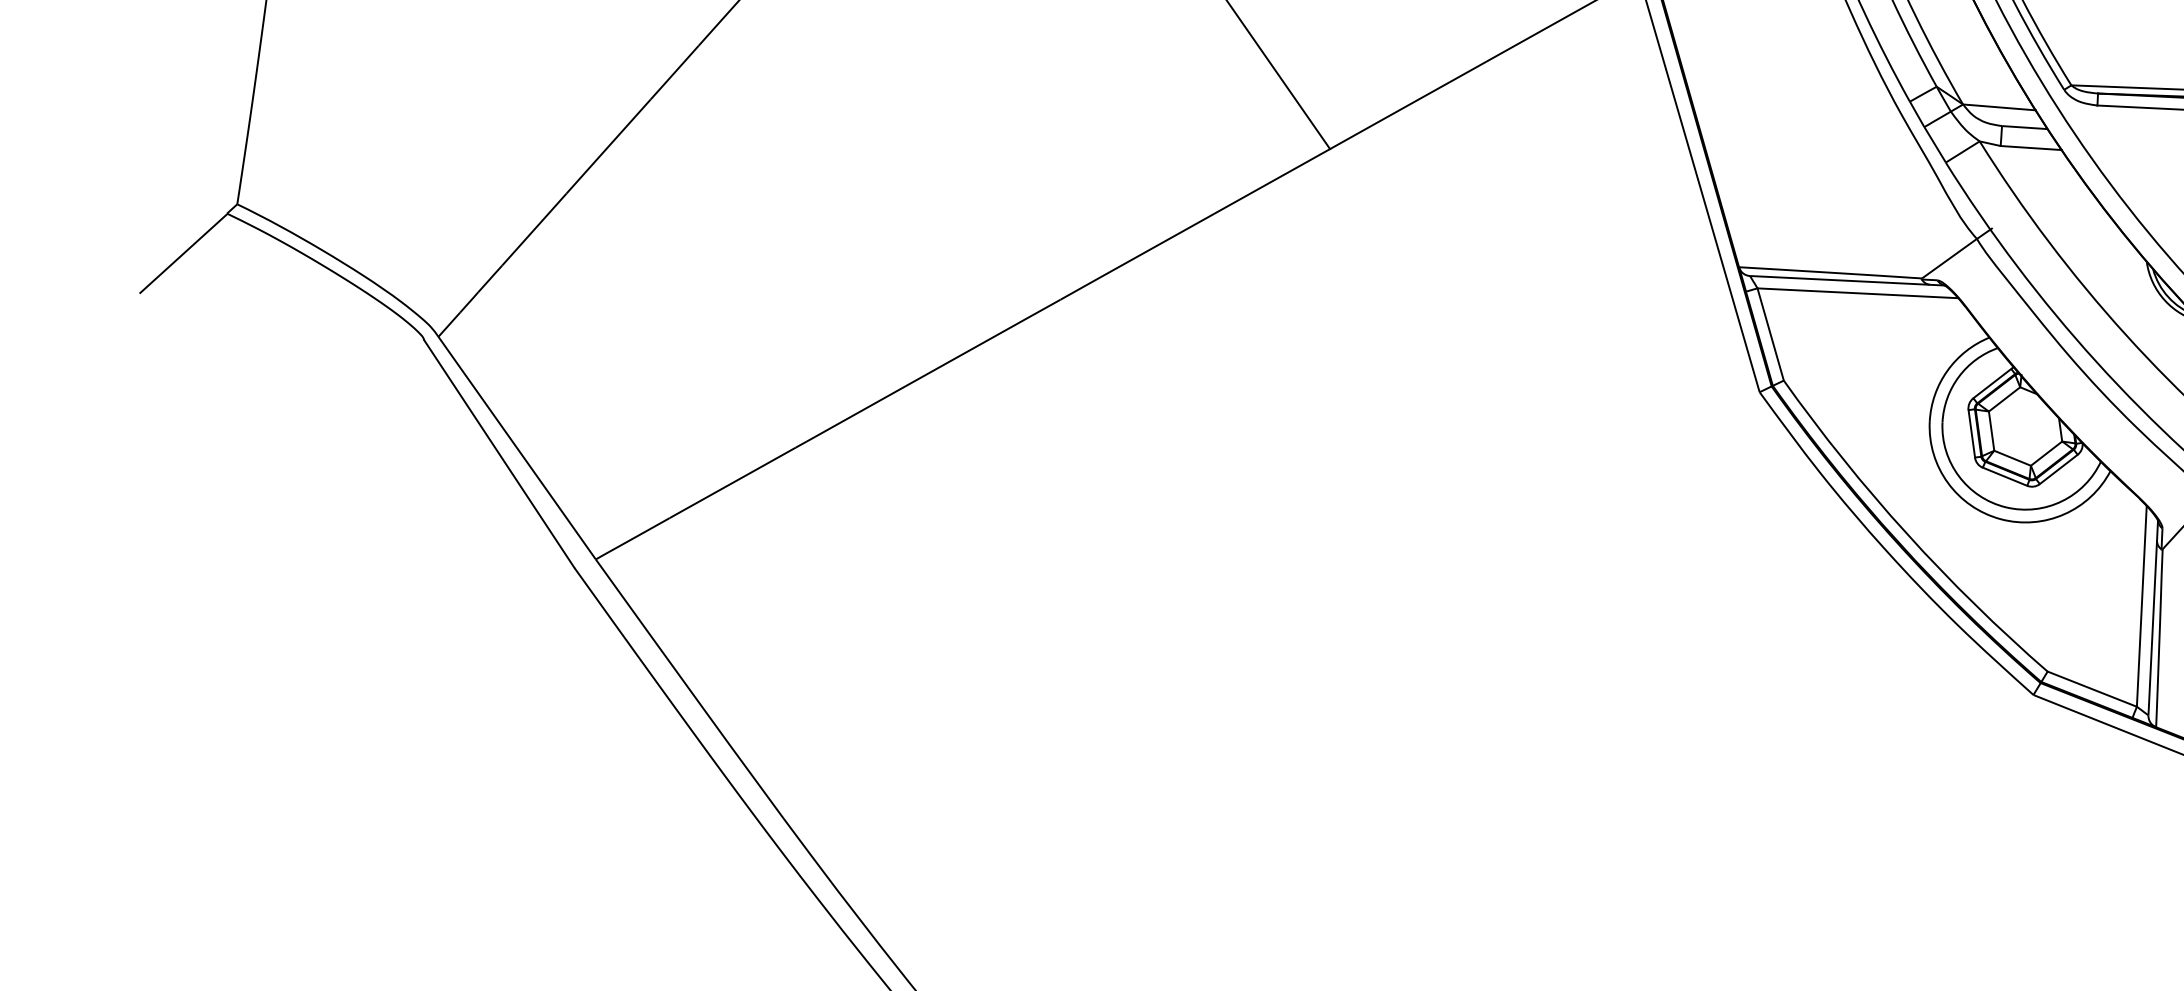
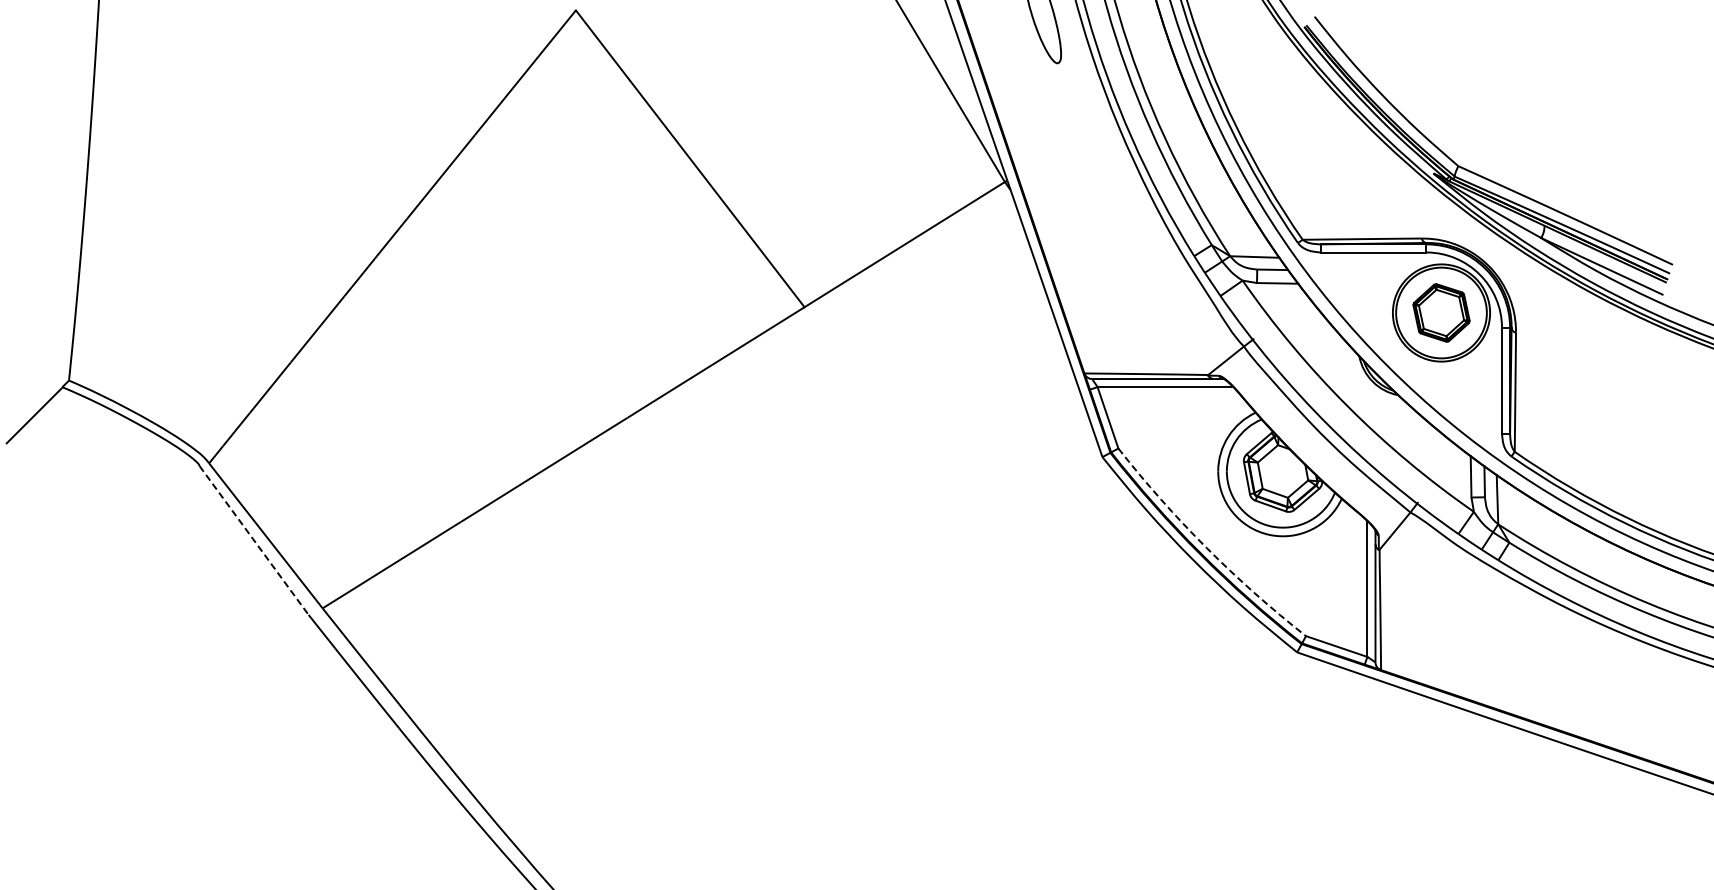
line: (499, 454) -> (254, 540), solid -> dashed
arc: (1906, 533) -> (1206, 547), solid -> dashed

